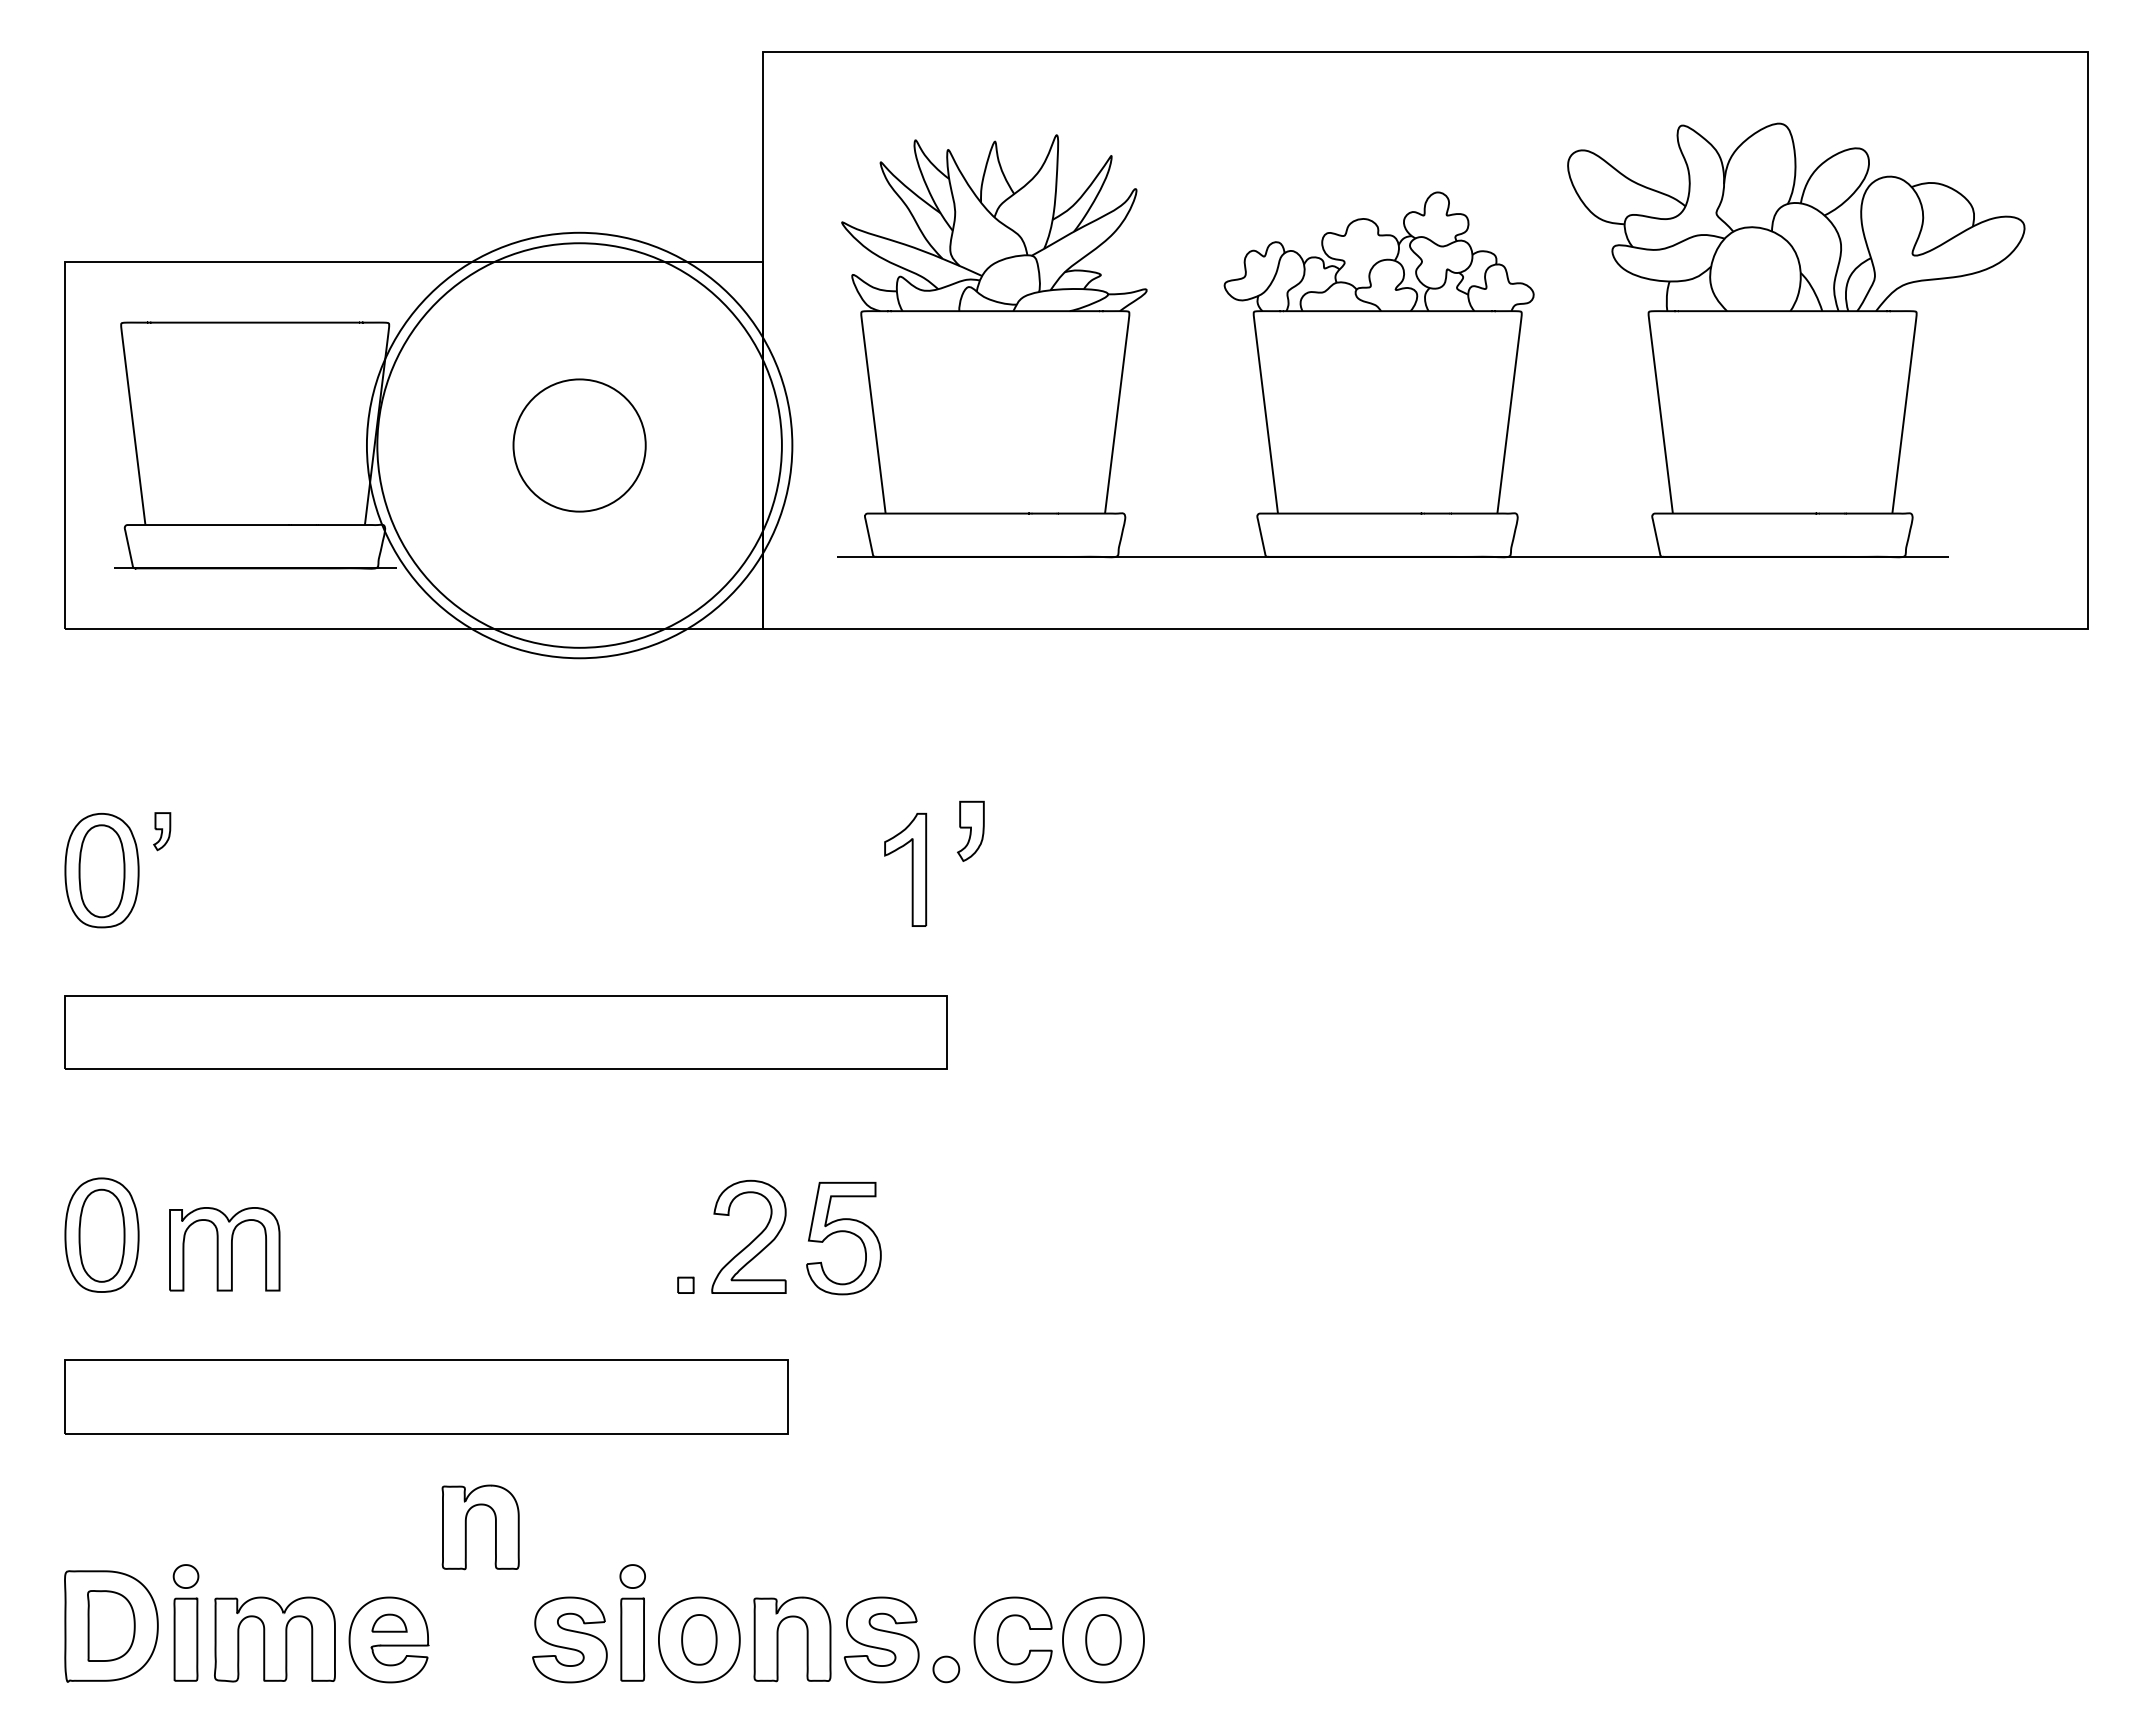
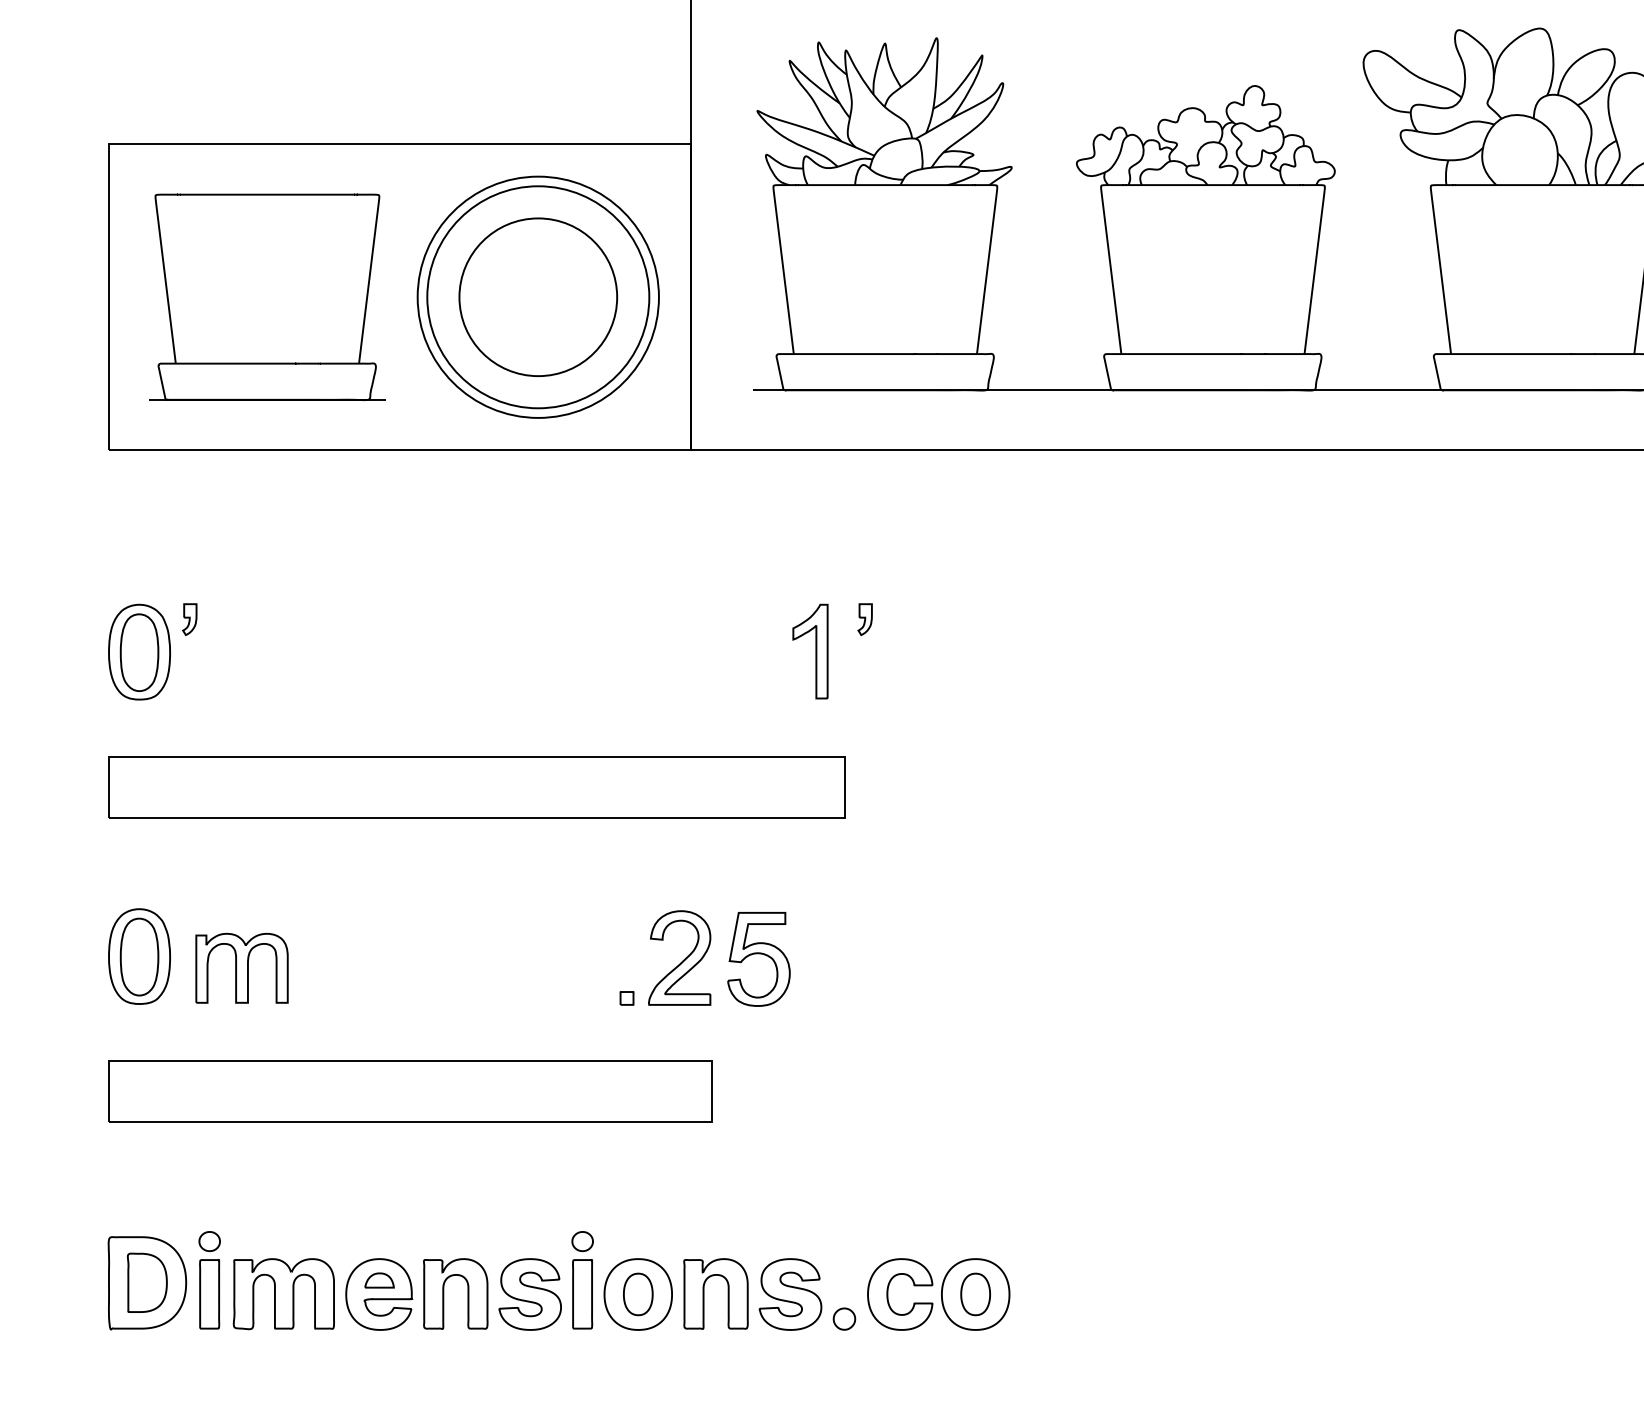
circle: (579, 445) -> (538, 297), size x0.62
circle: (579, 445) -> (538, 297), size x0.71
circle: (579, 445) -> (538, 297), size x1.43
part: (971, 831) -> (865, 619), size x0.62
part: (466, 1527) -> (443, 1294), moved

